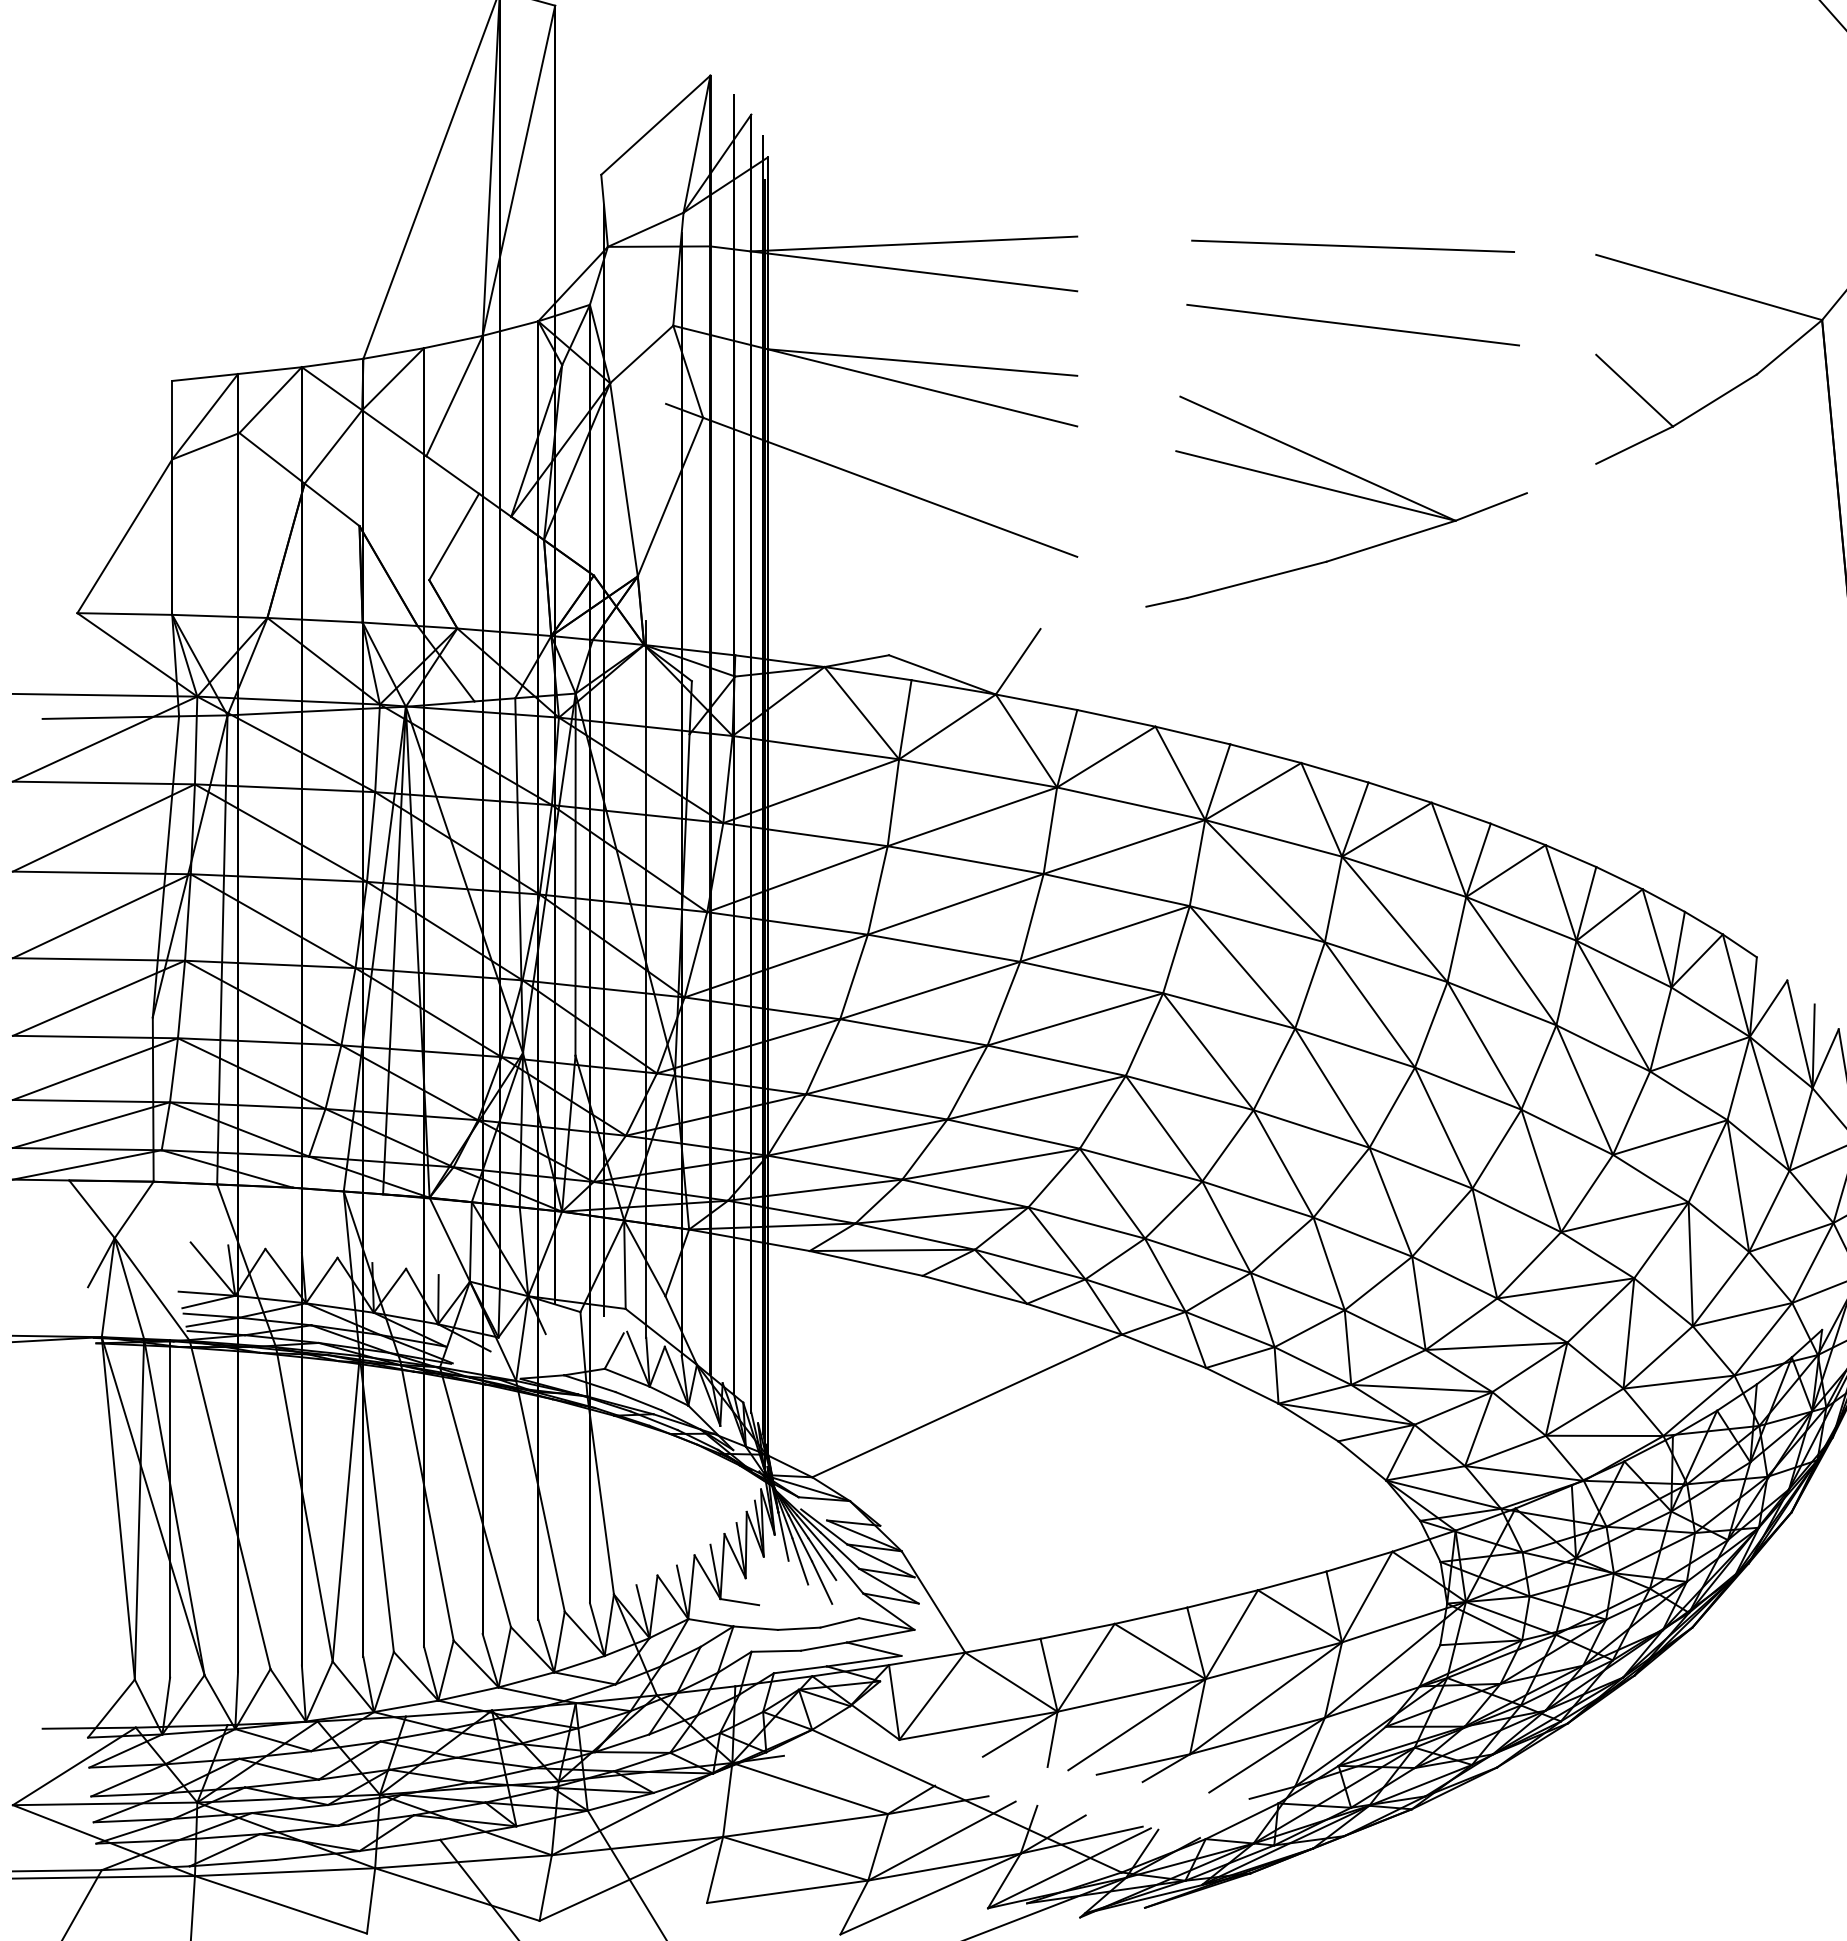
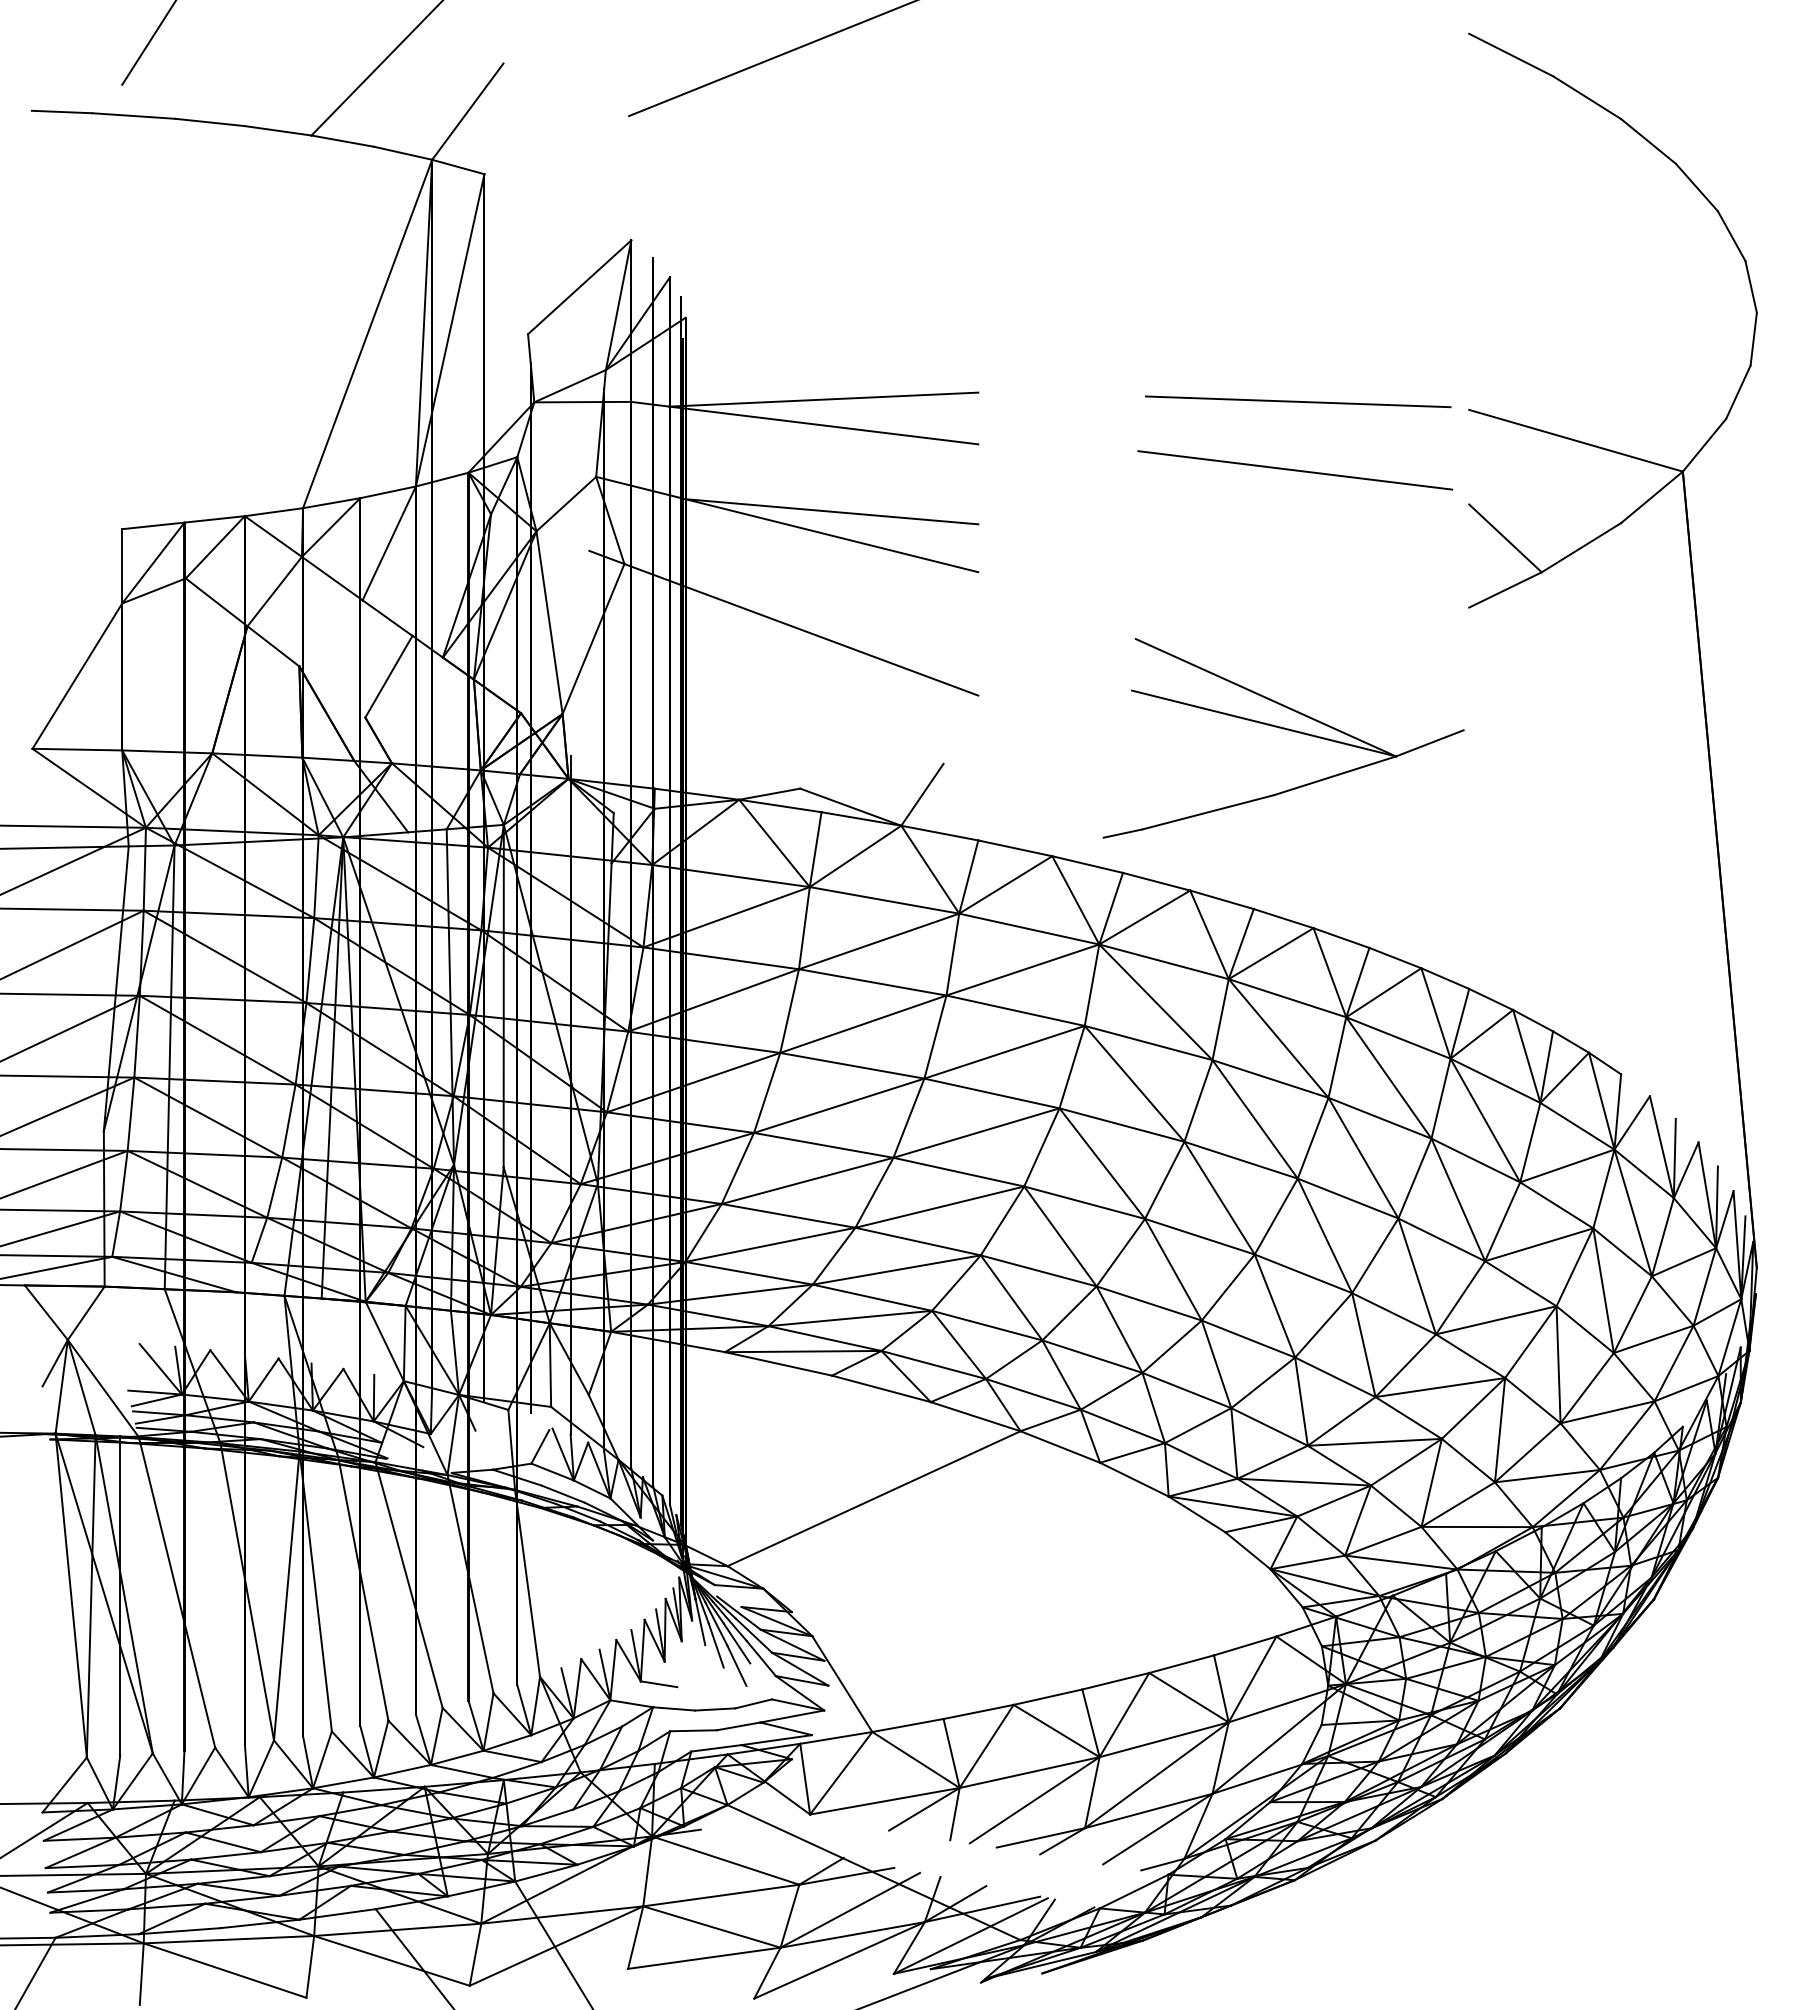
line: (1353, 245) -> (1298, 401), moved
line: (1353, 325) -> (1295, 470), moved
part: (1339, 493) -> (1286, 730), moved

